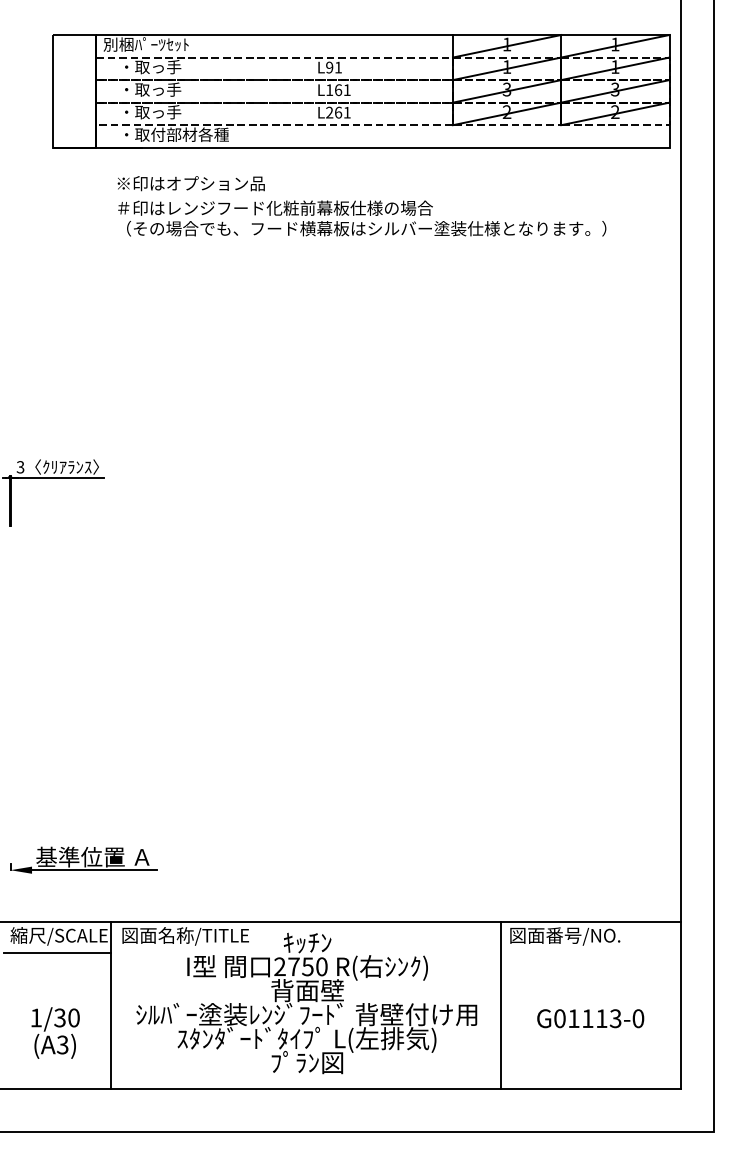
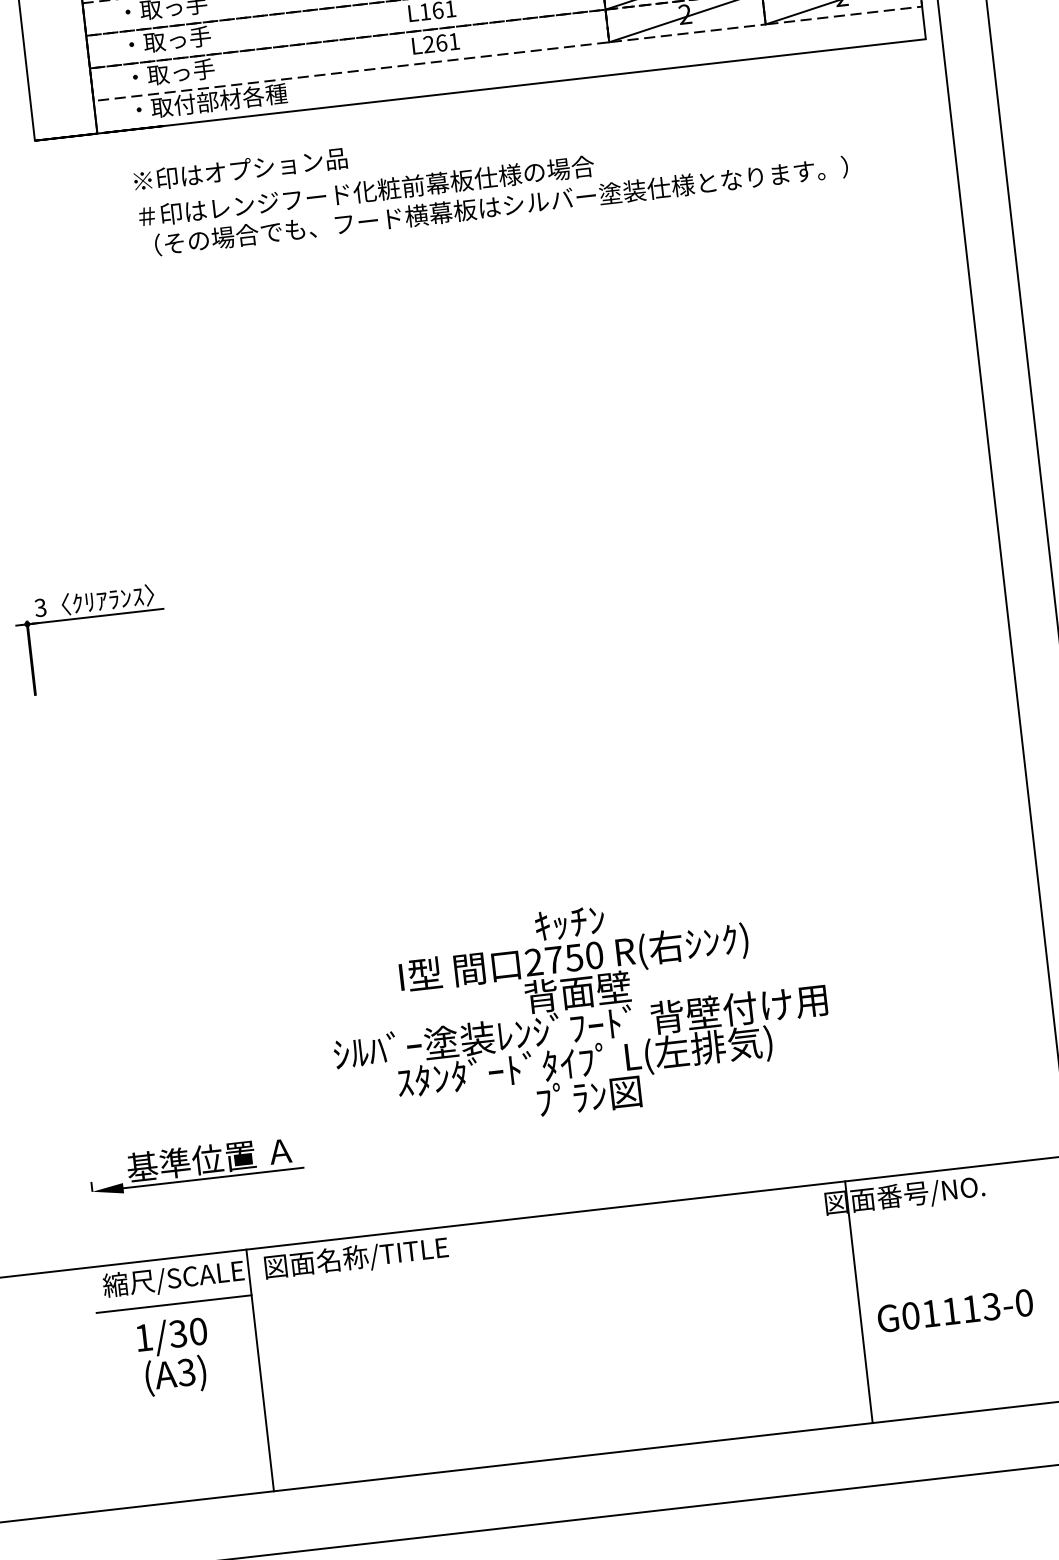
text: (306, 1003) -> (578, 1010), moved
line: (500, 1004) -> (858, 1301), moved
text: (55, 1032) -> (174, 1355), moved

